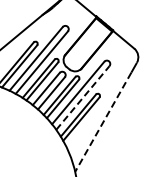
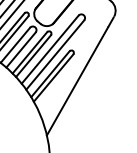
line: (83, 97) -> (55, 54), dashed -> solid
line: (103, 122) -> (77, 81), dashed -> solid

